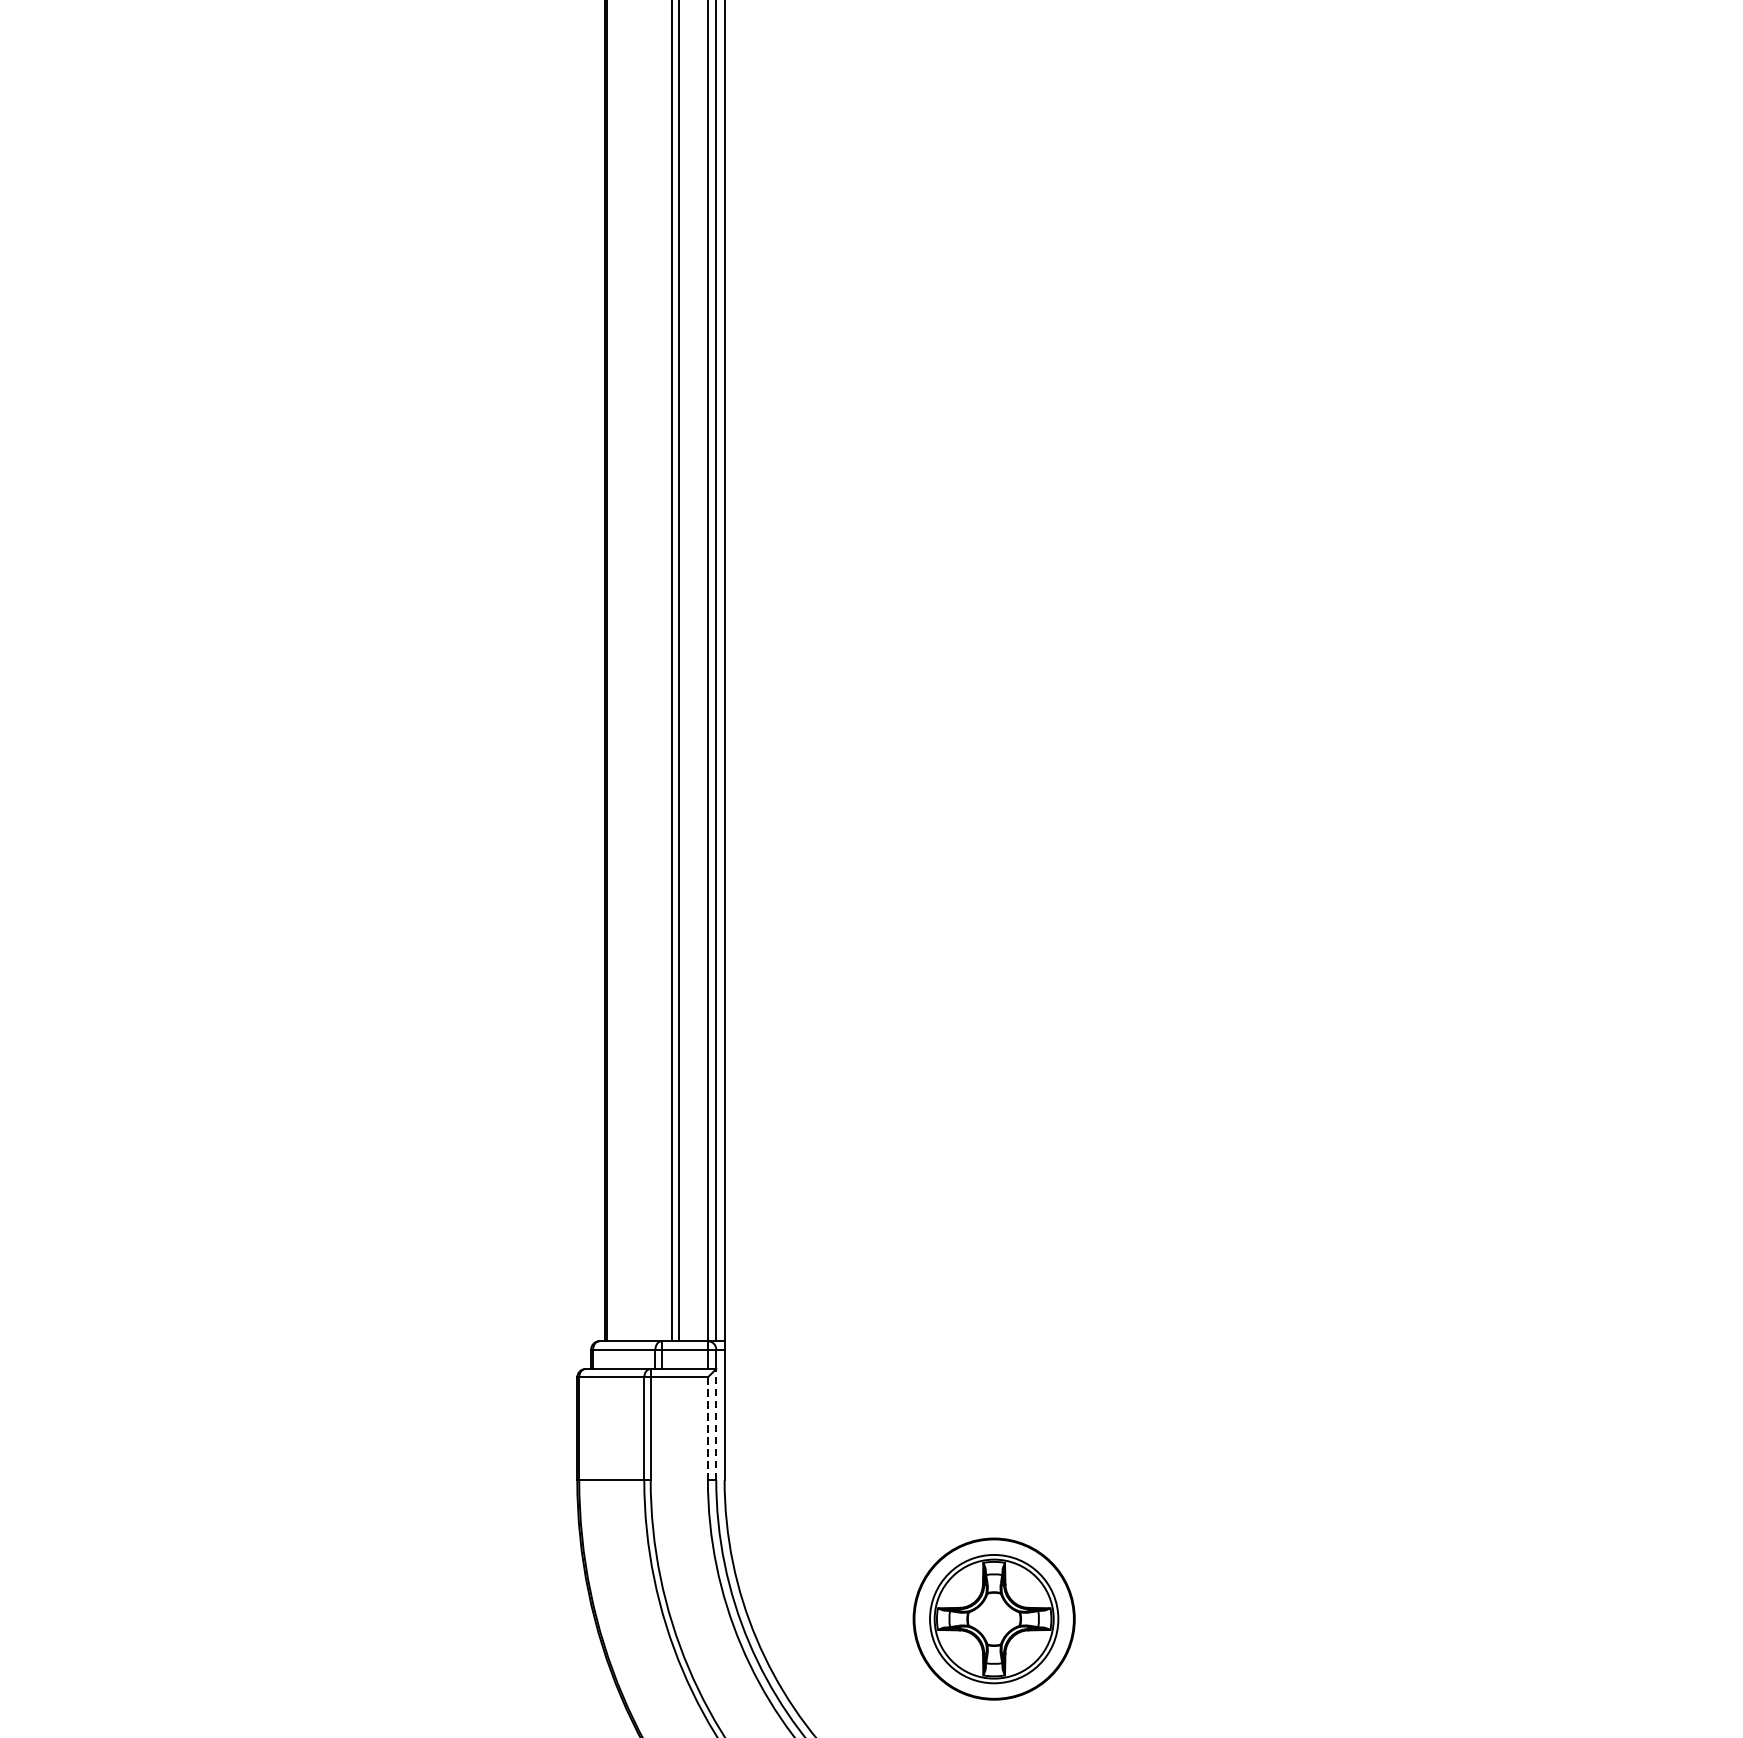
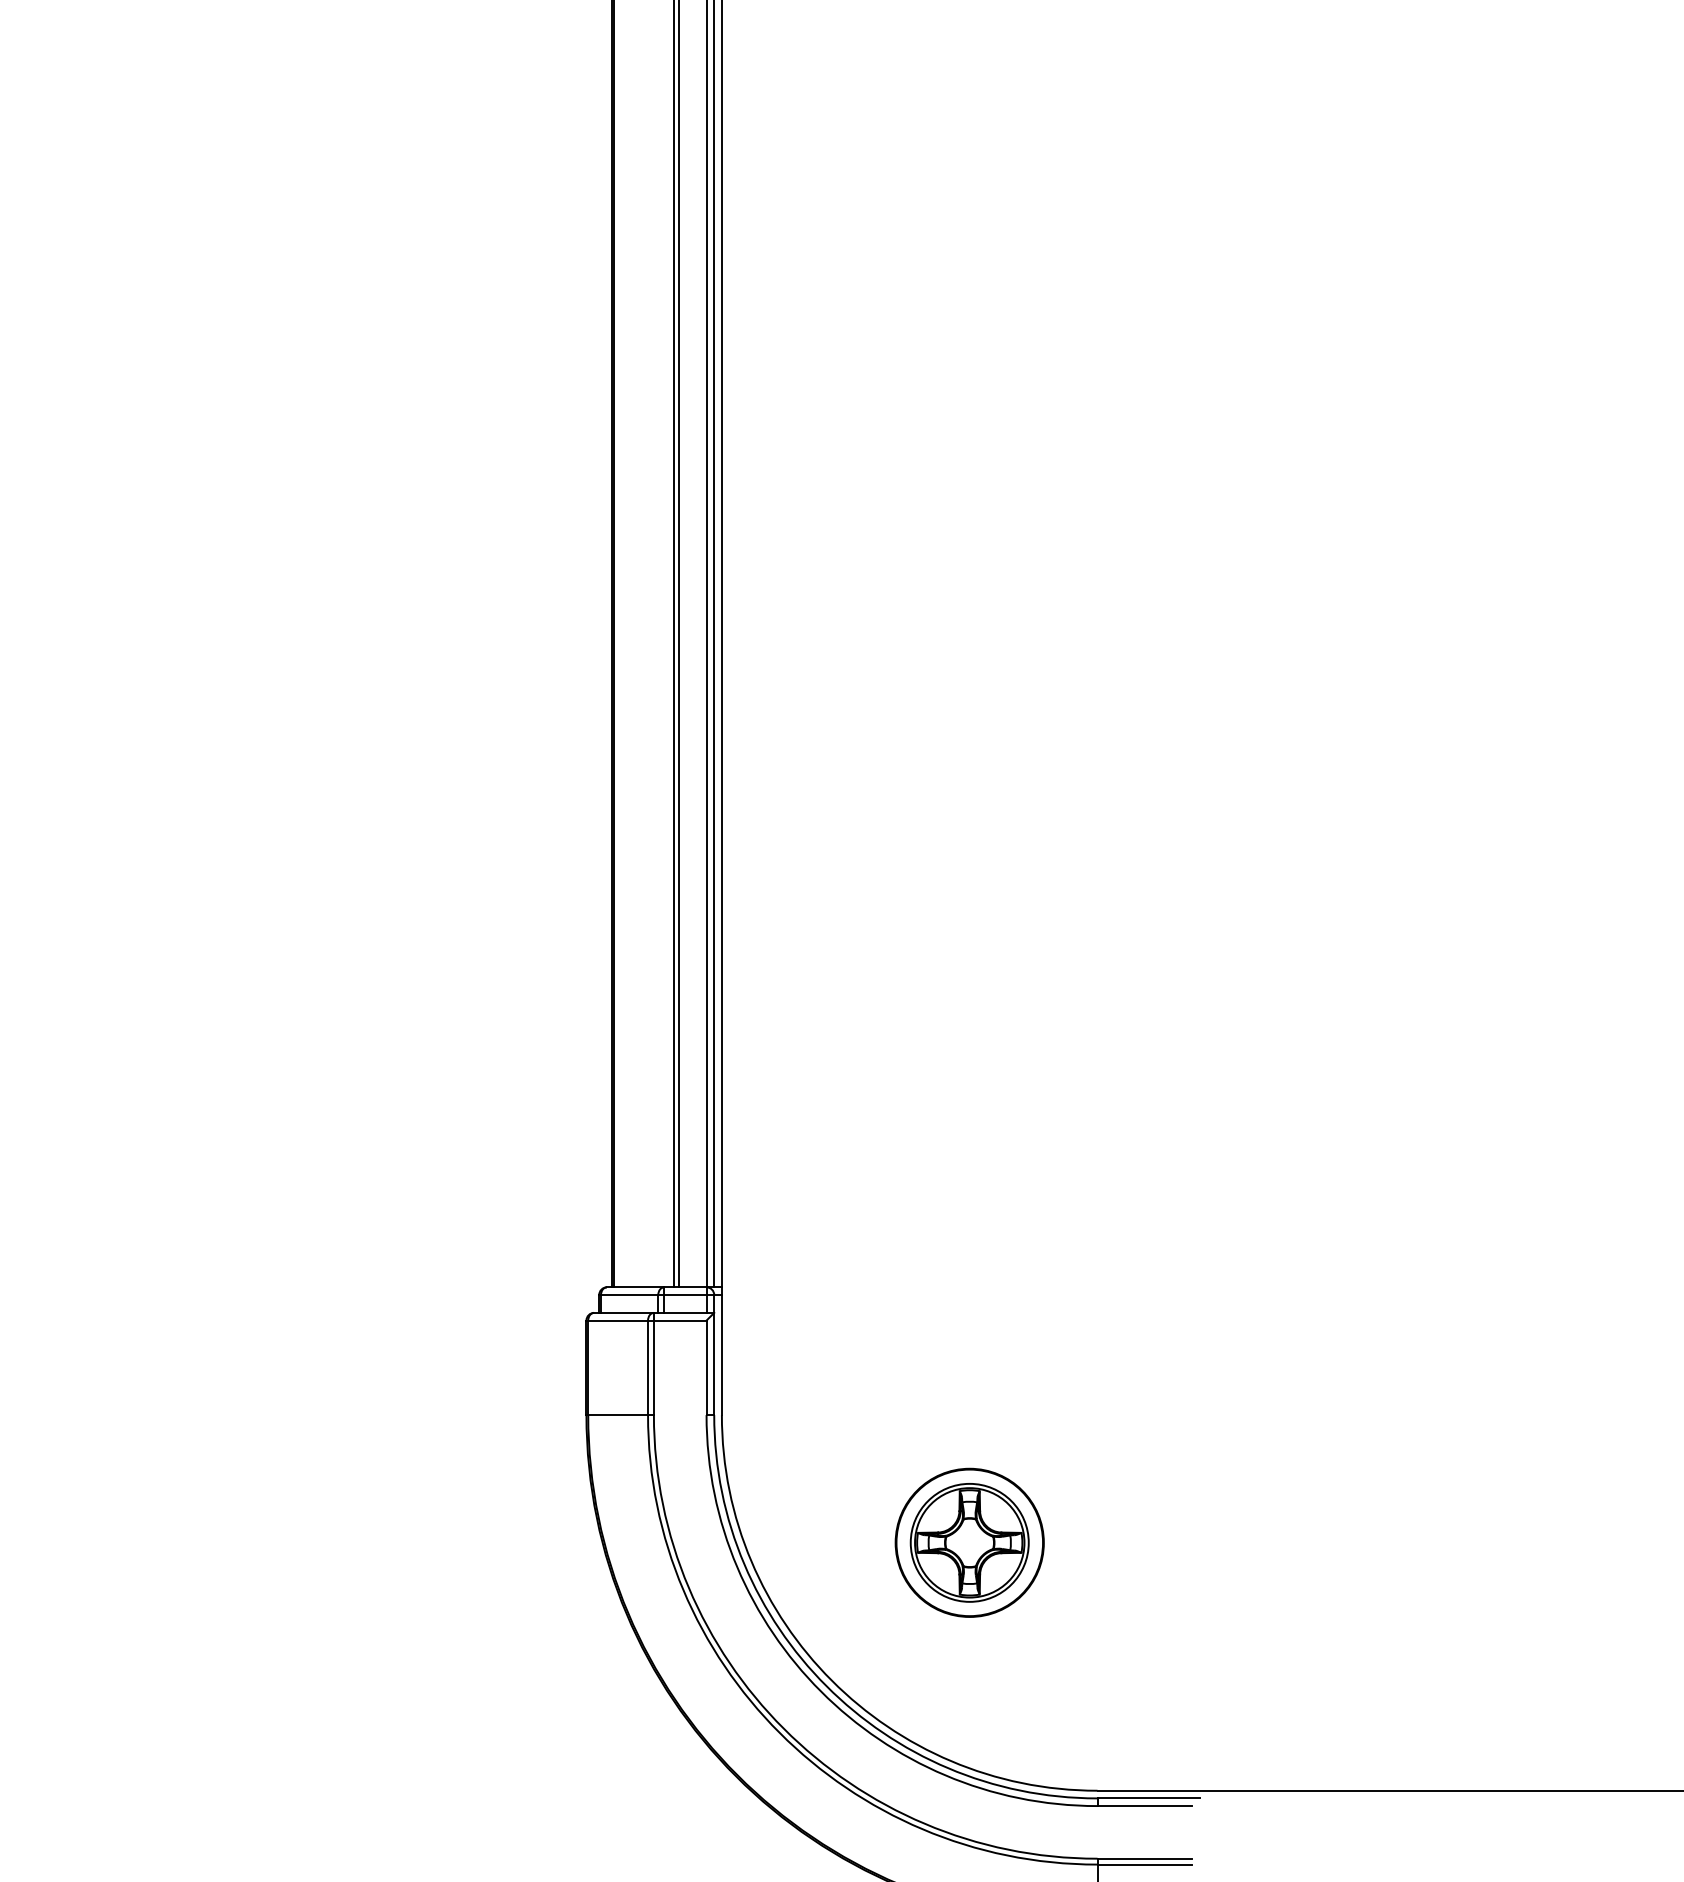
line: (716, 1424) -> (714, 1363), dashed -> solid
line: (707, 1429) -> (706, 1368), dashed -> solid

